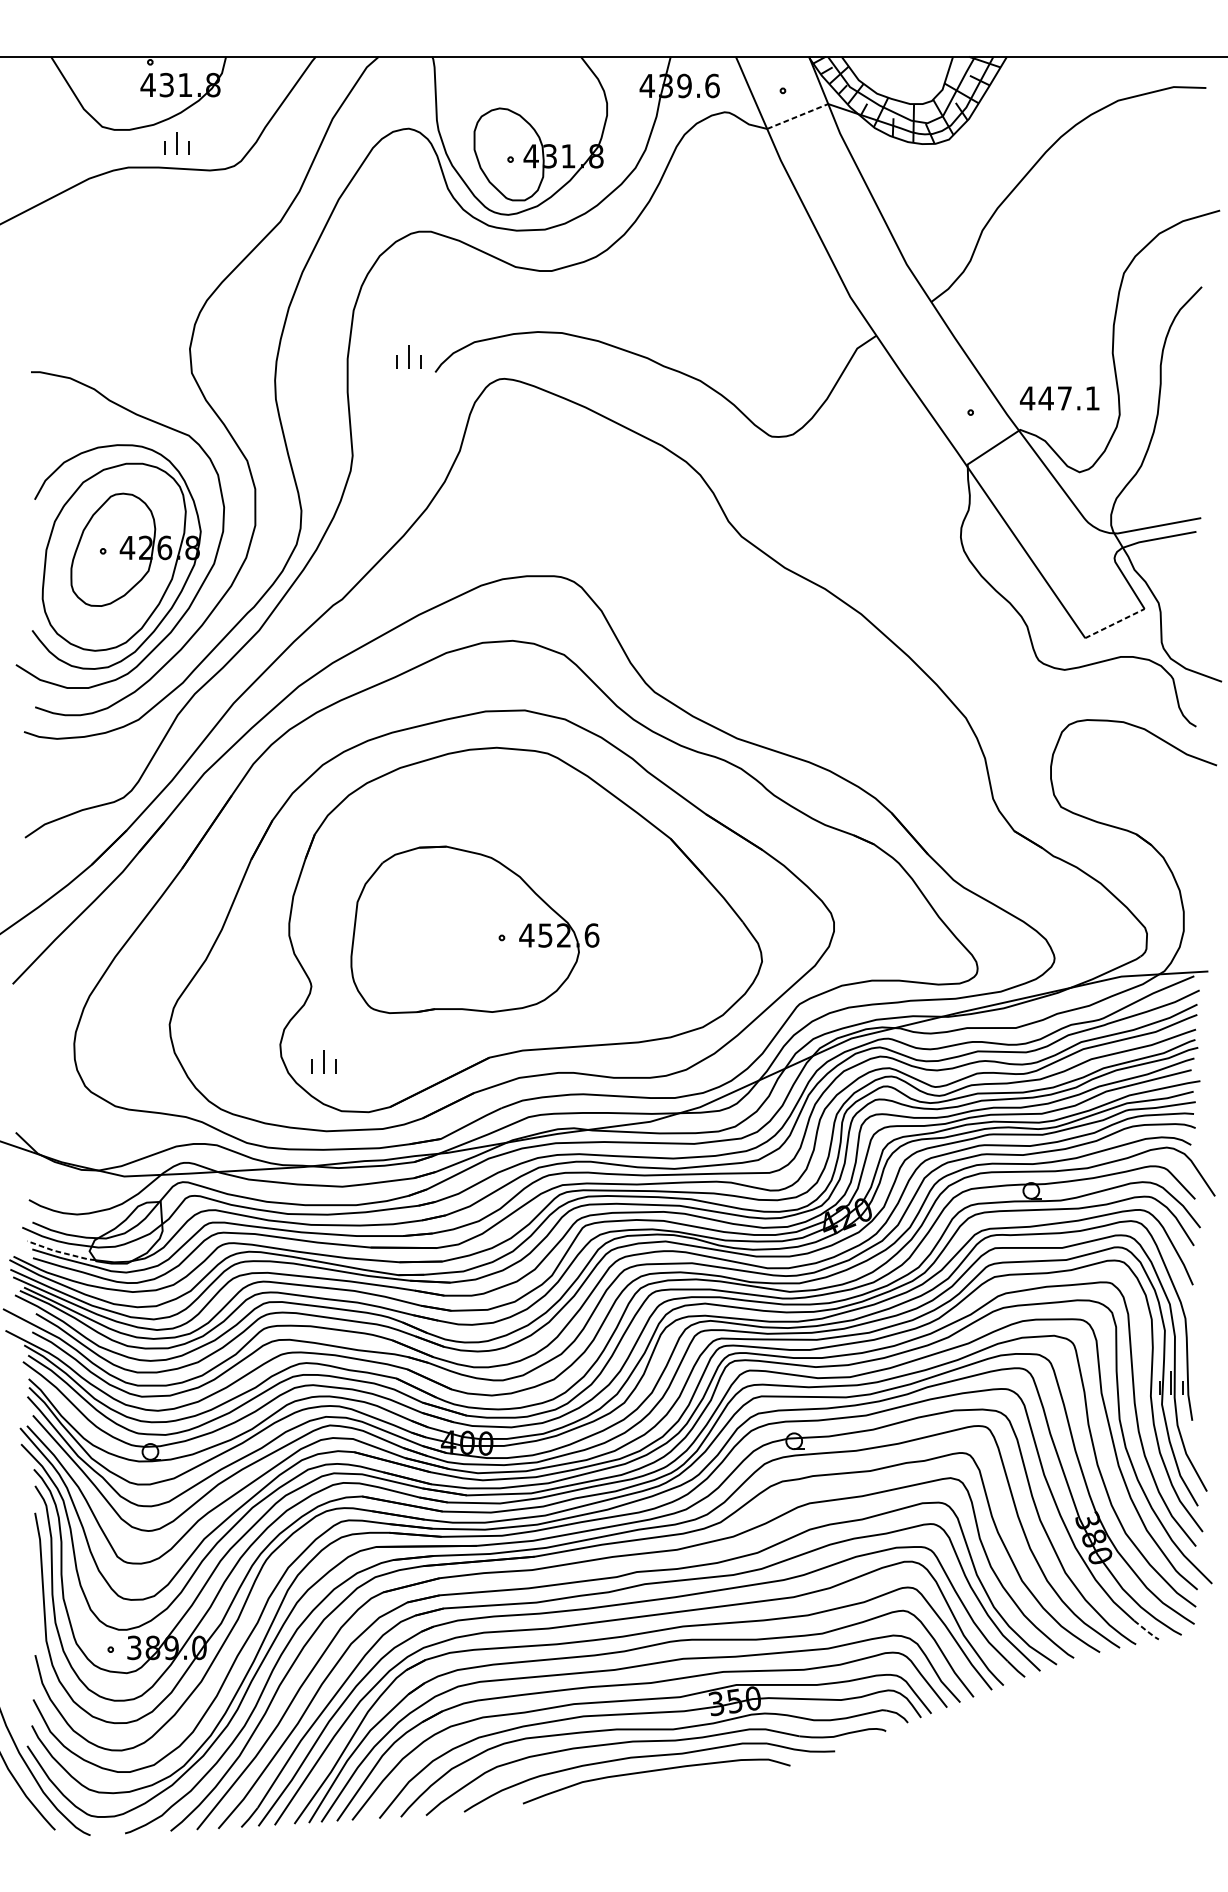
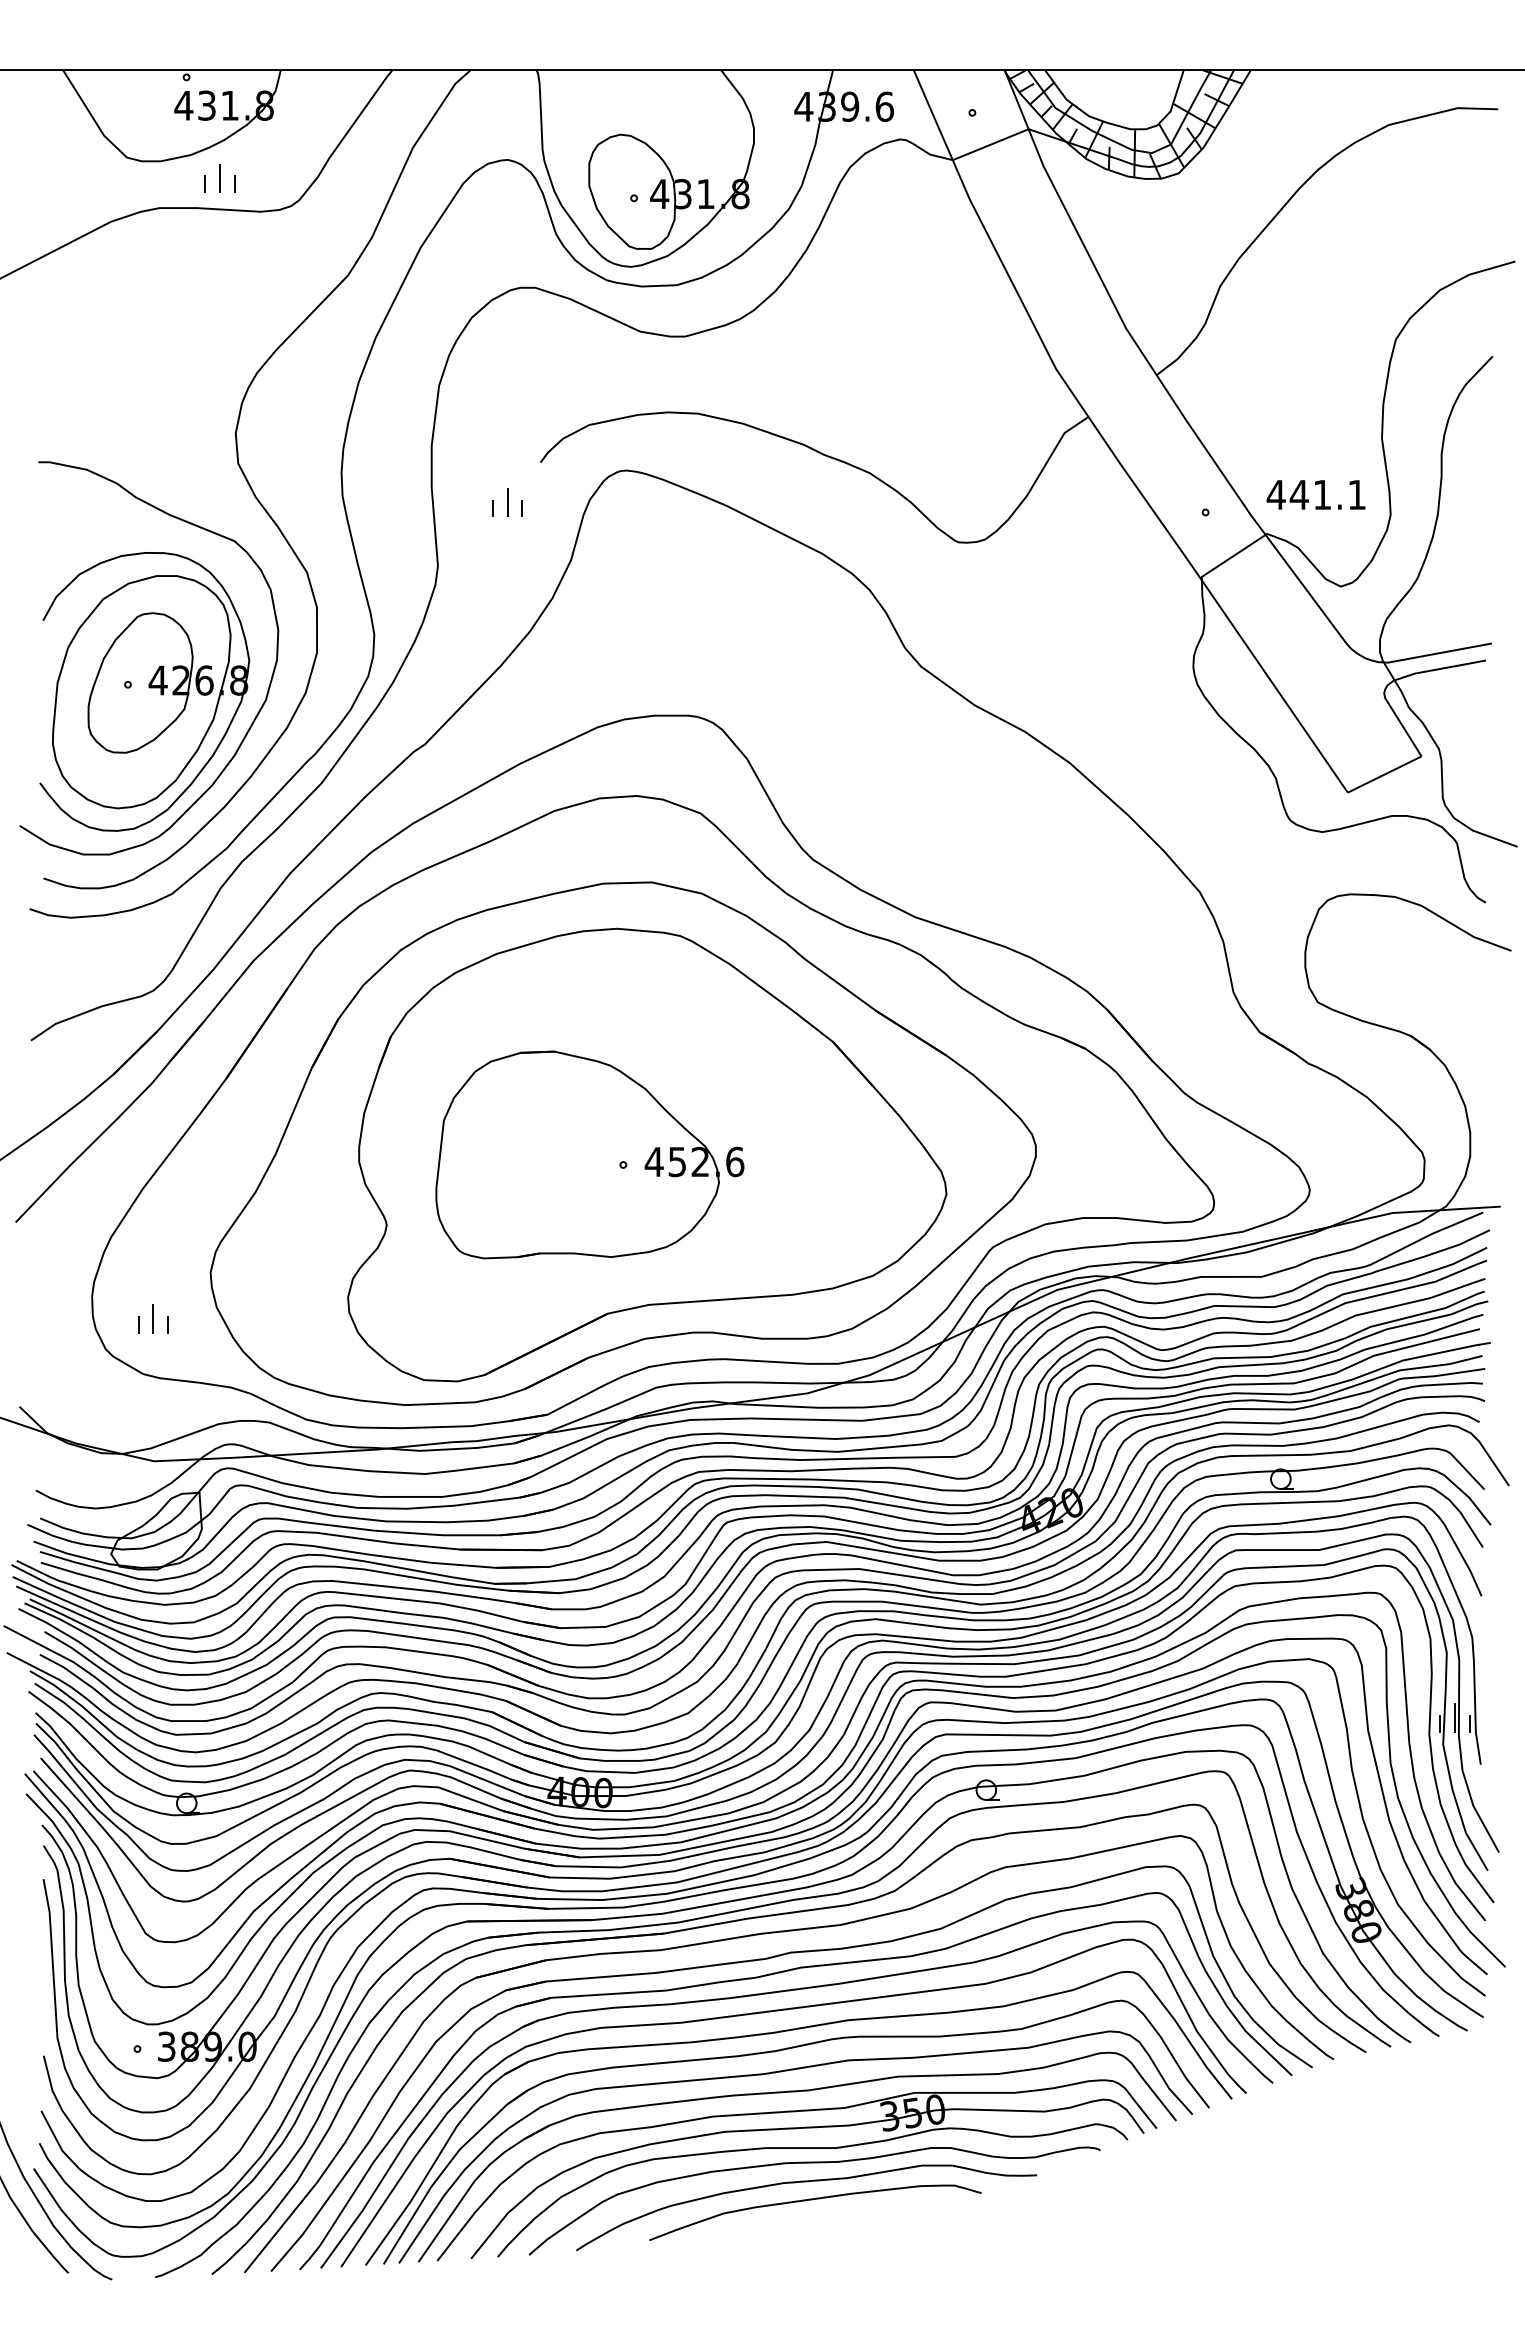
line: (797, 116) -> (990, 144), dashed -> solid
part: (408, 357) -> (507, 502), moved
text: (1064, 398) -> (1322, 494), 447.1 -> 441.1
line: (1115, 623) -> (1385, 774), dashed -> solid
part: (324, 1061) -> (153, 1318), moved
line: (61, 1252) -> (76, 1555), dashed -> solid
line: (1146, 1631) -> (1424, 2026), dashed -> solid

